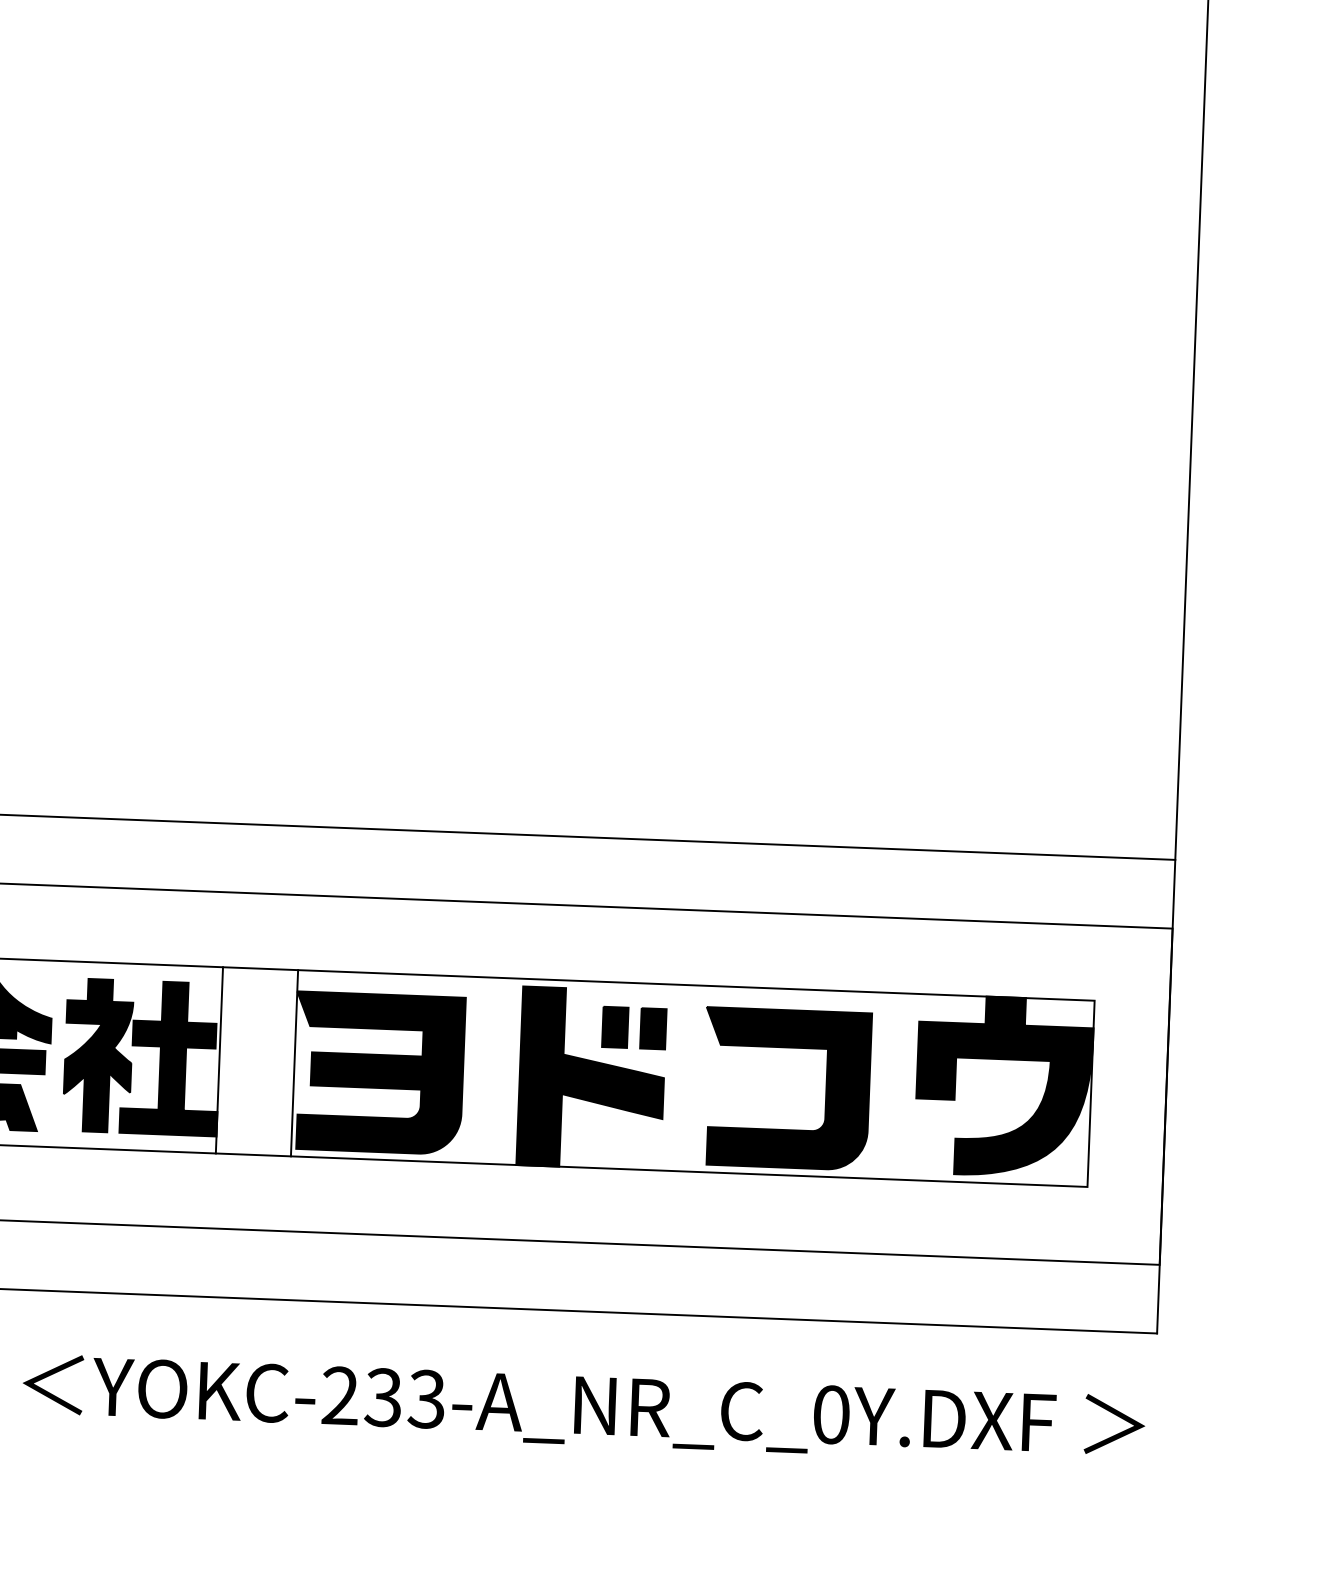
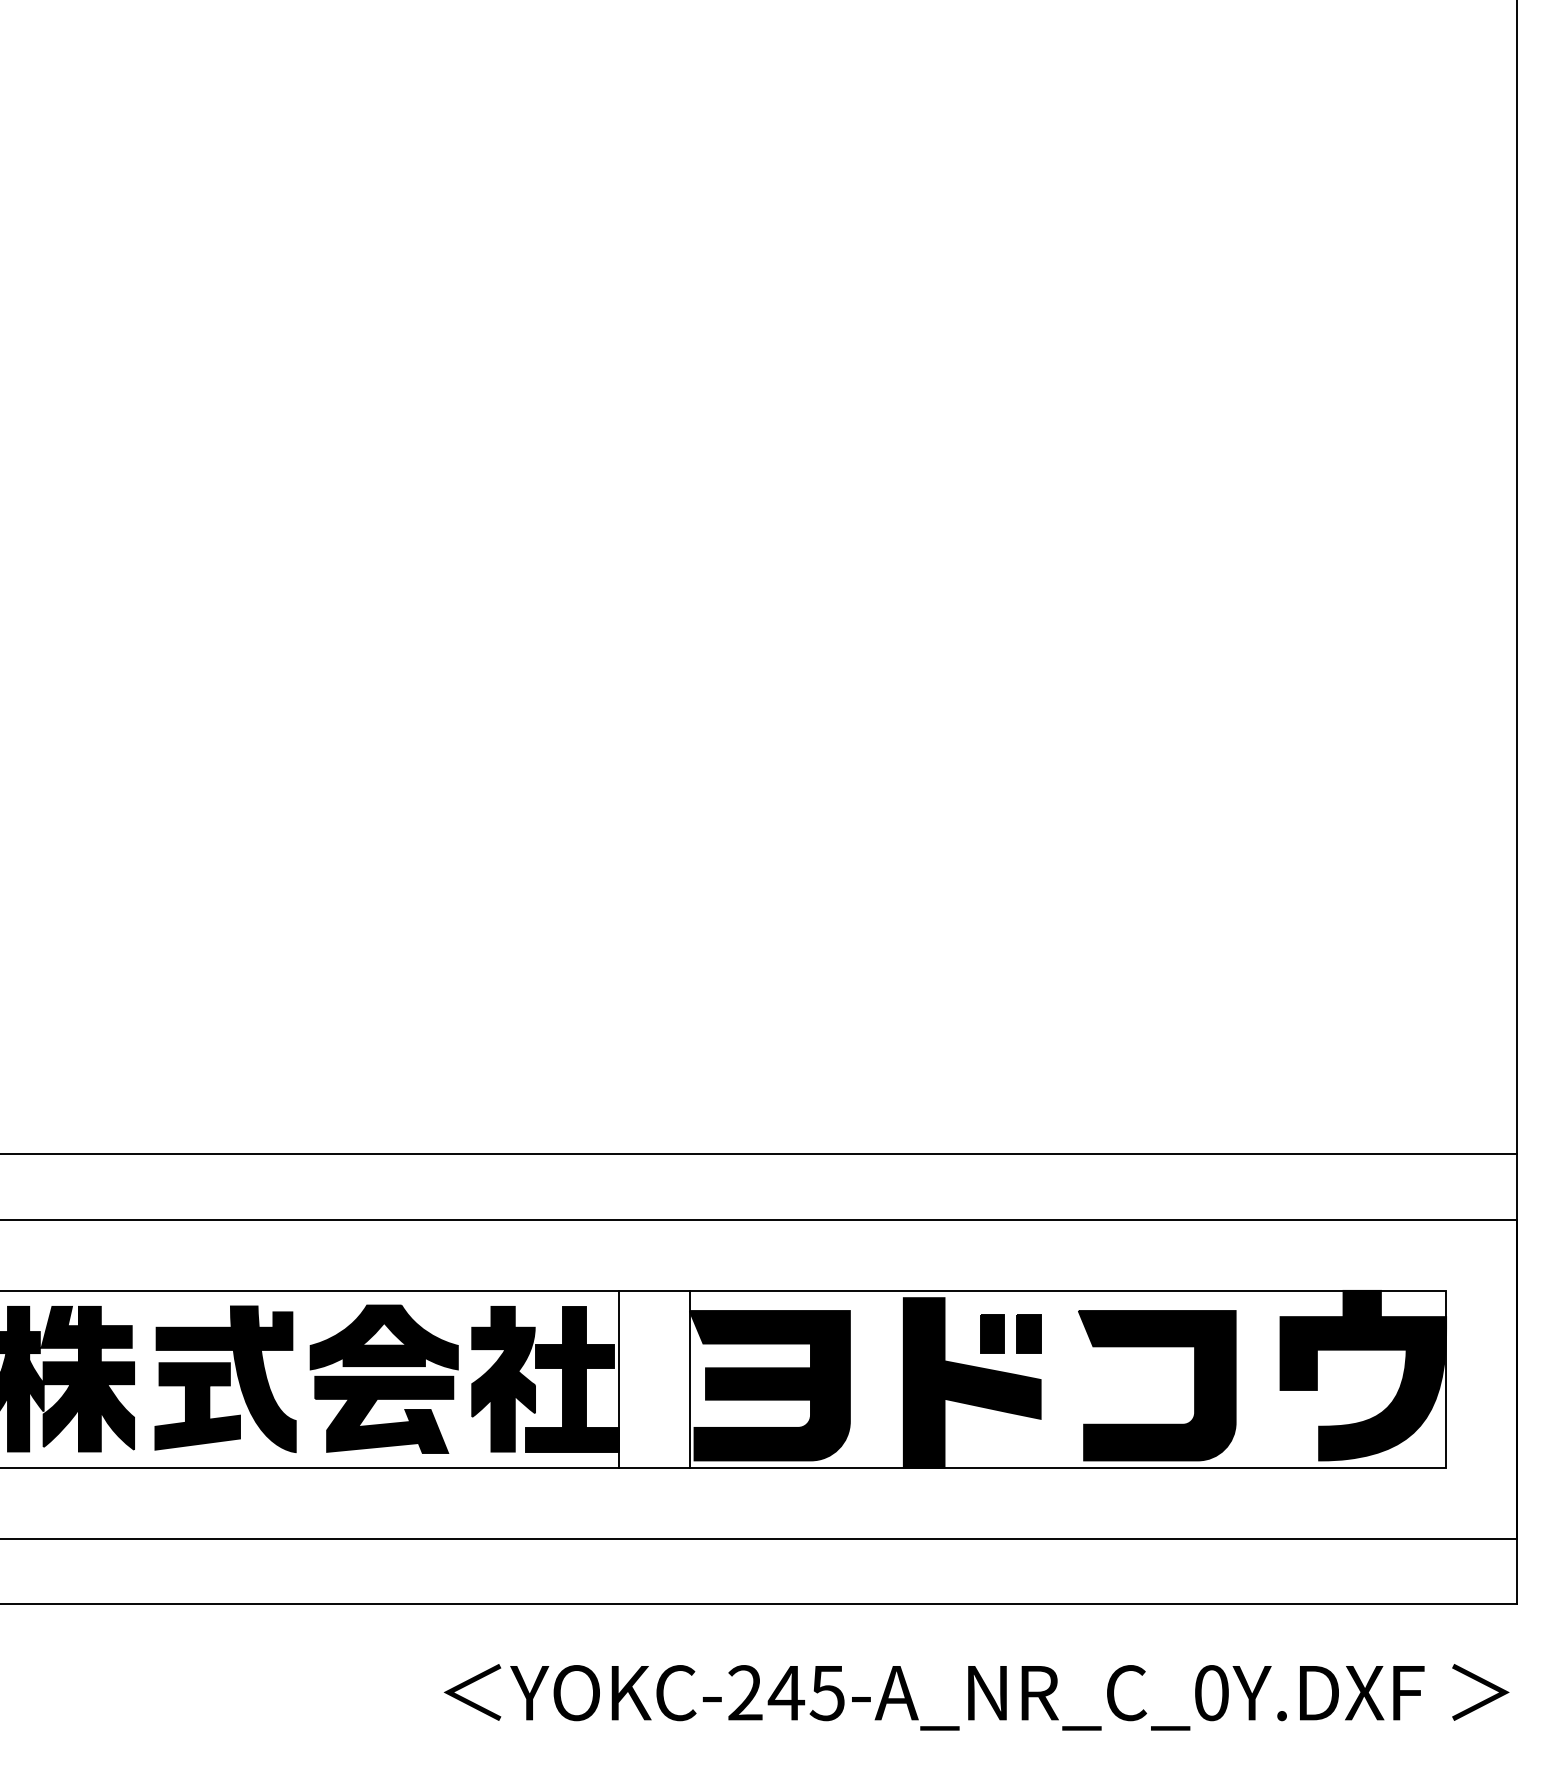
text: (403, 1398) -> (805, 1693), YOKC-233-A_NR_C_0Y.DXF -> YOKC-245-A_NR_C_0Y.DXF

